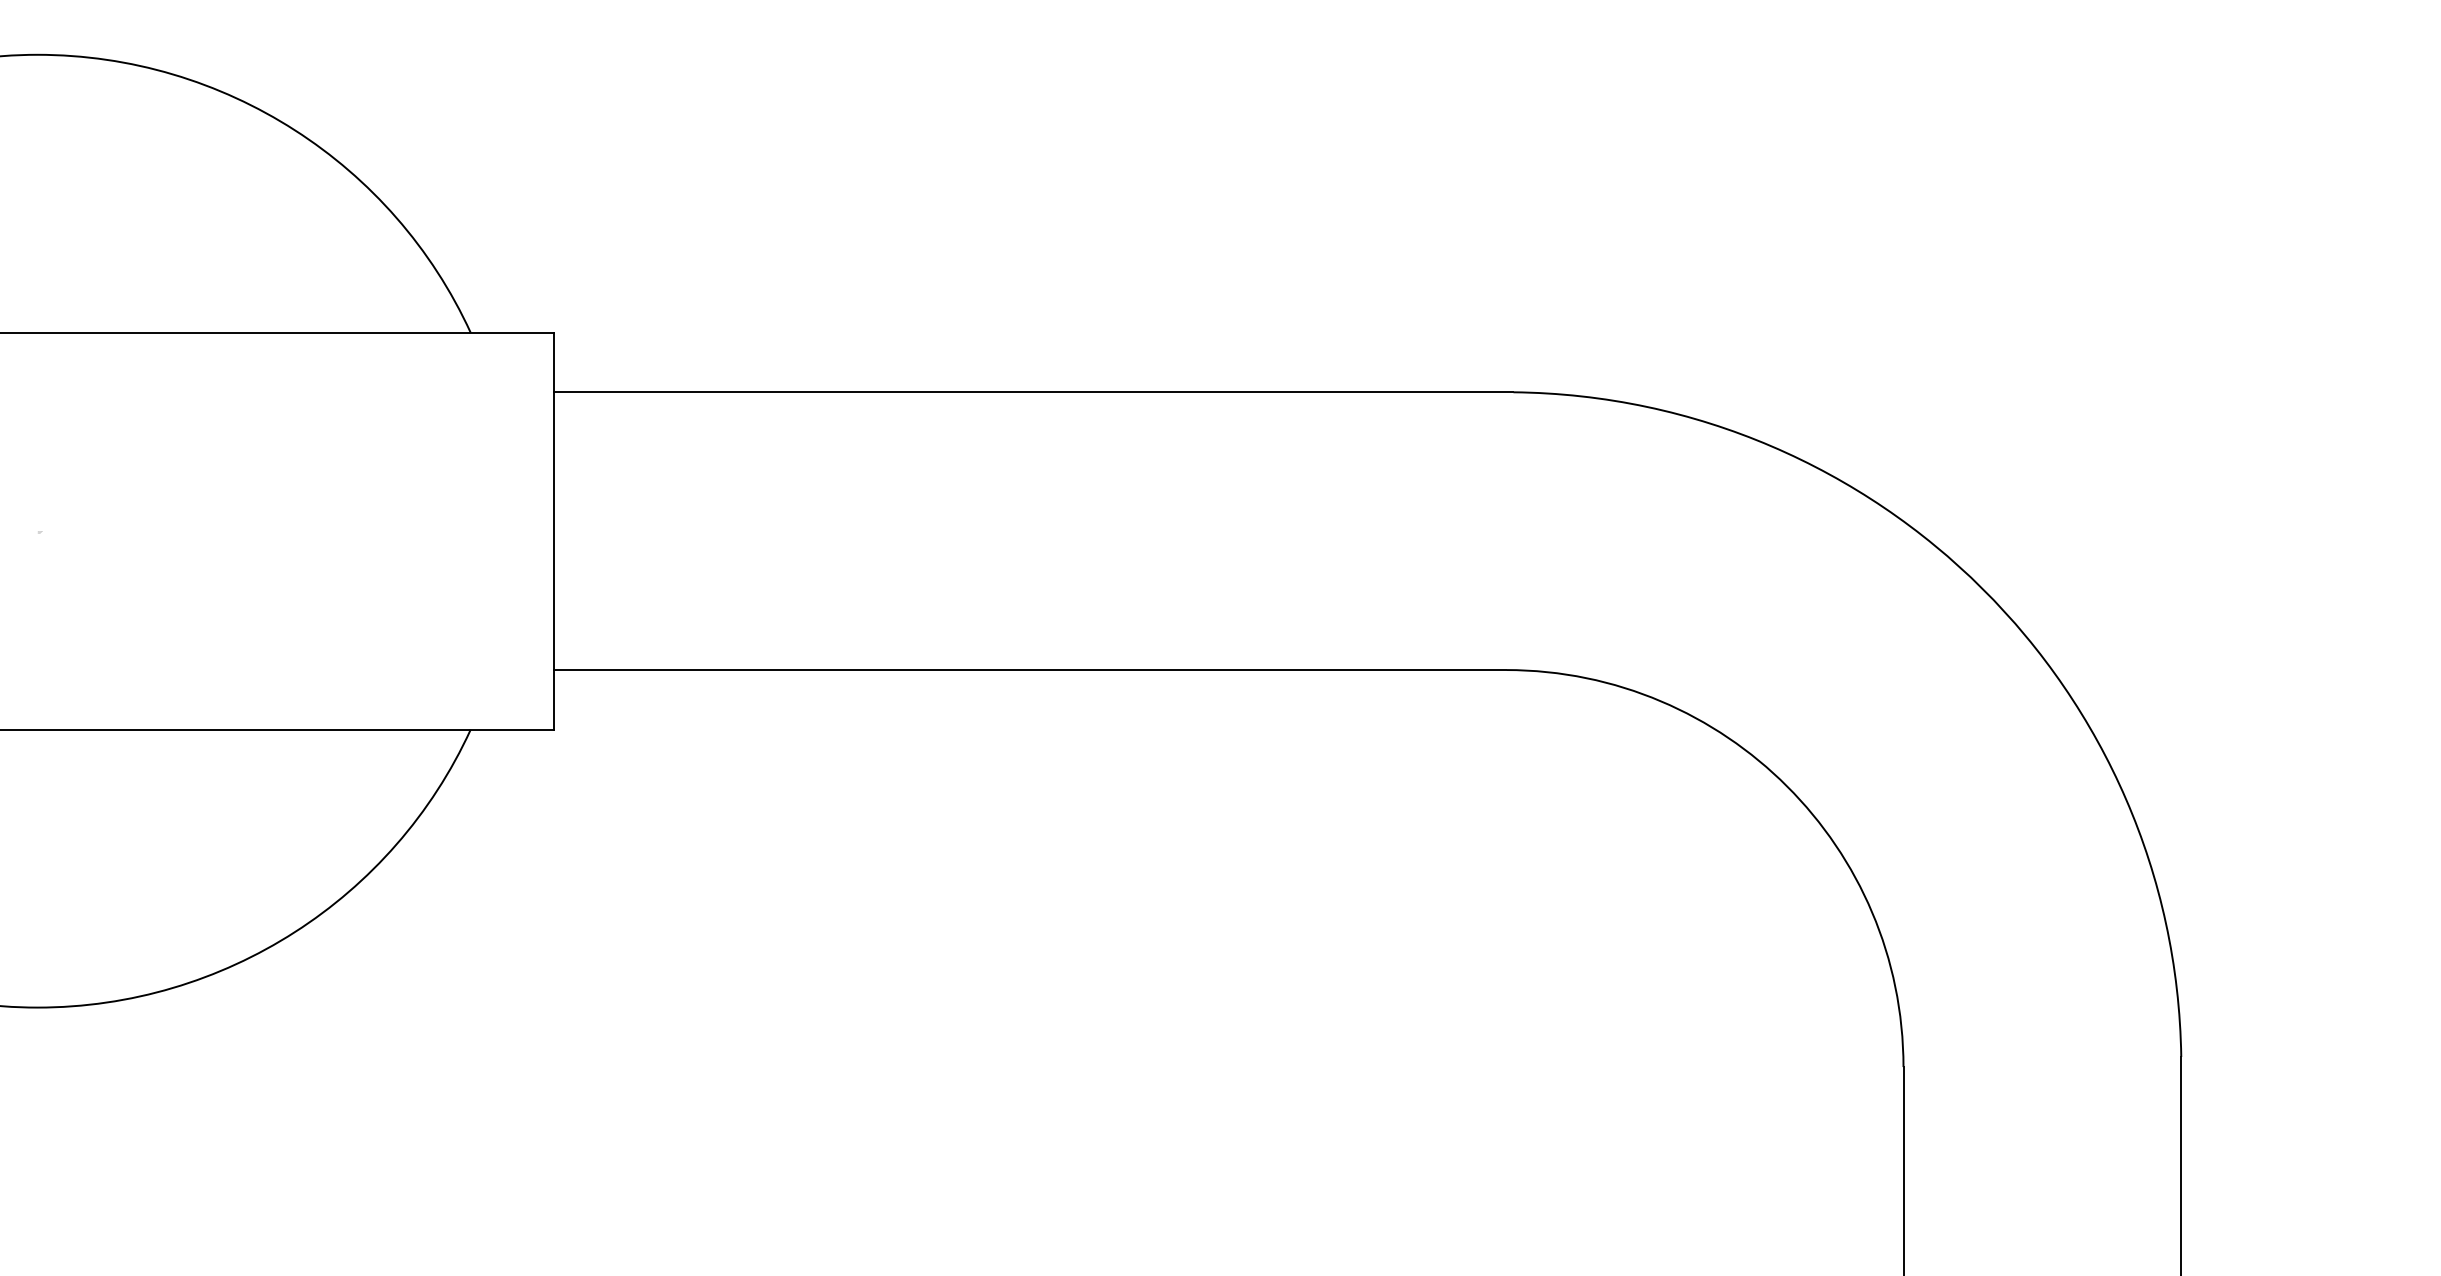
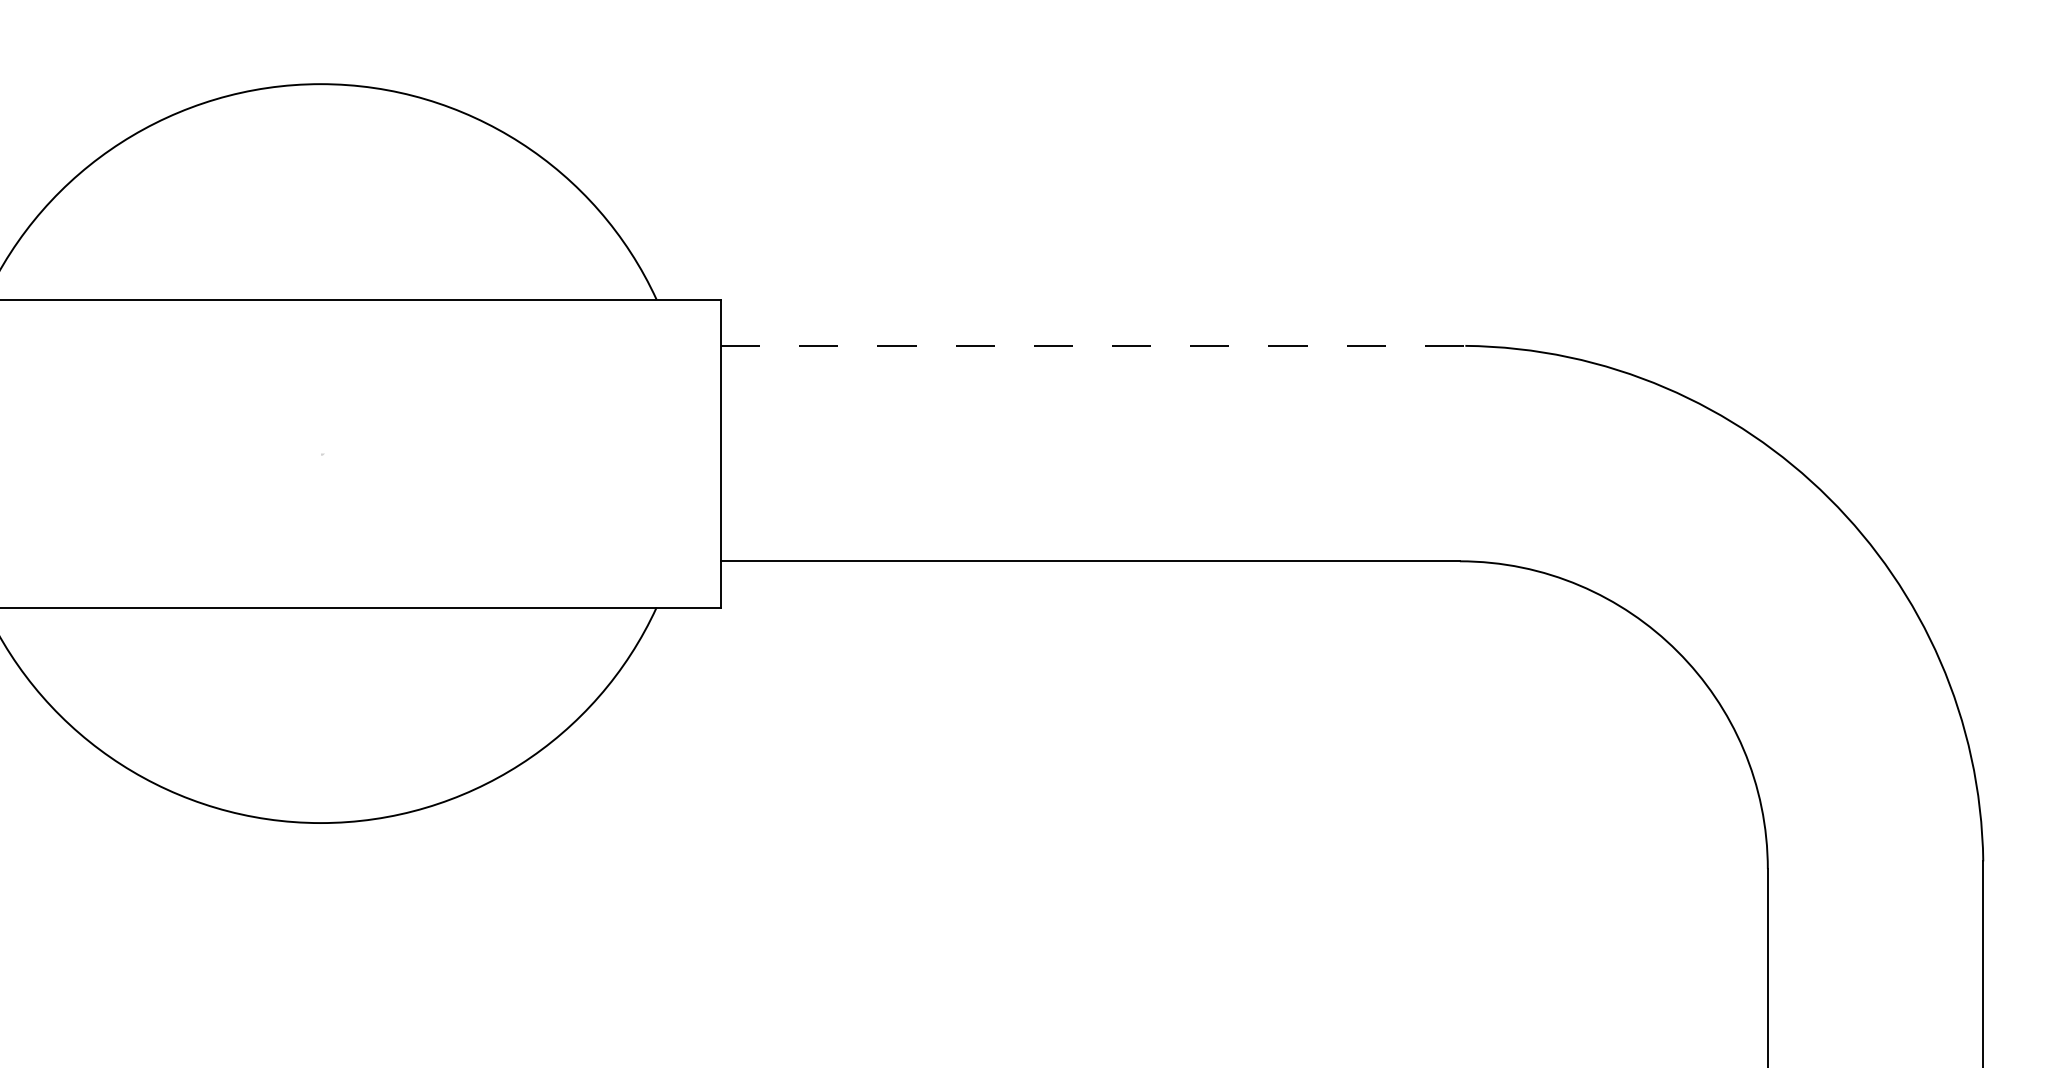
line: (1033, 391) -> (1093, 345), solid -> dashed

